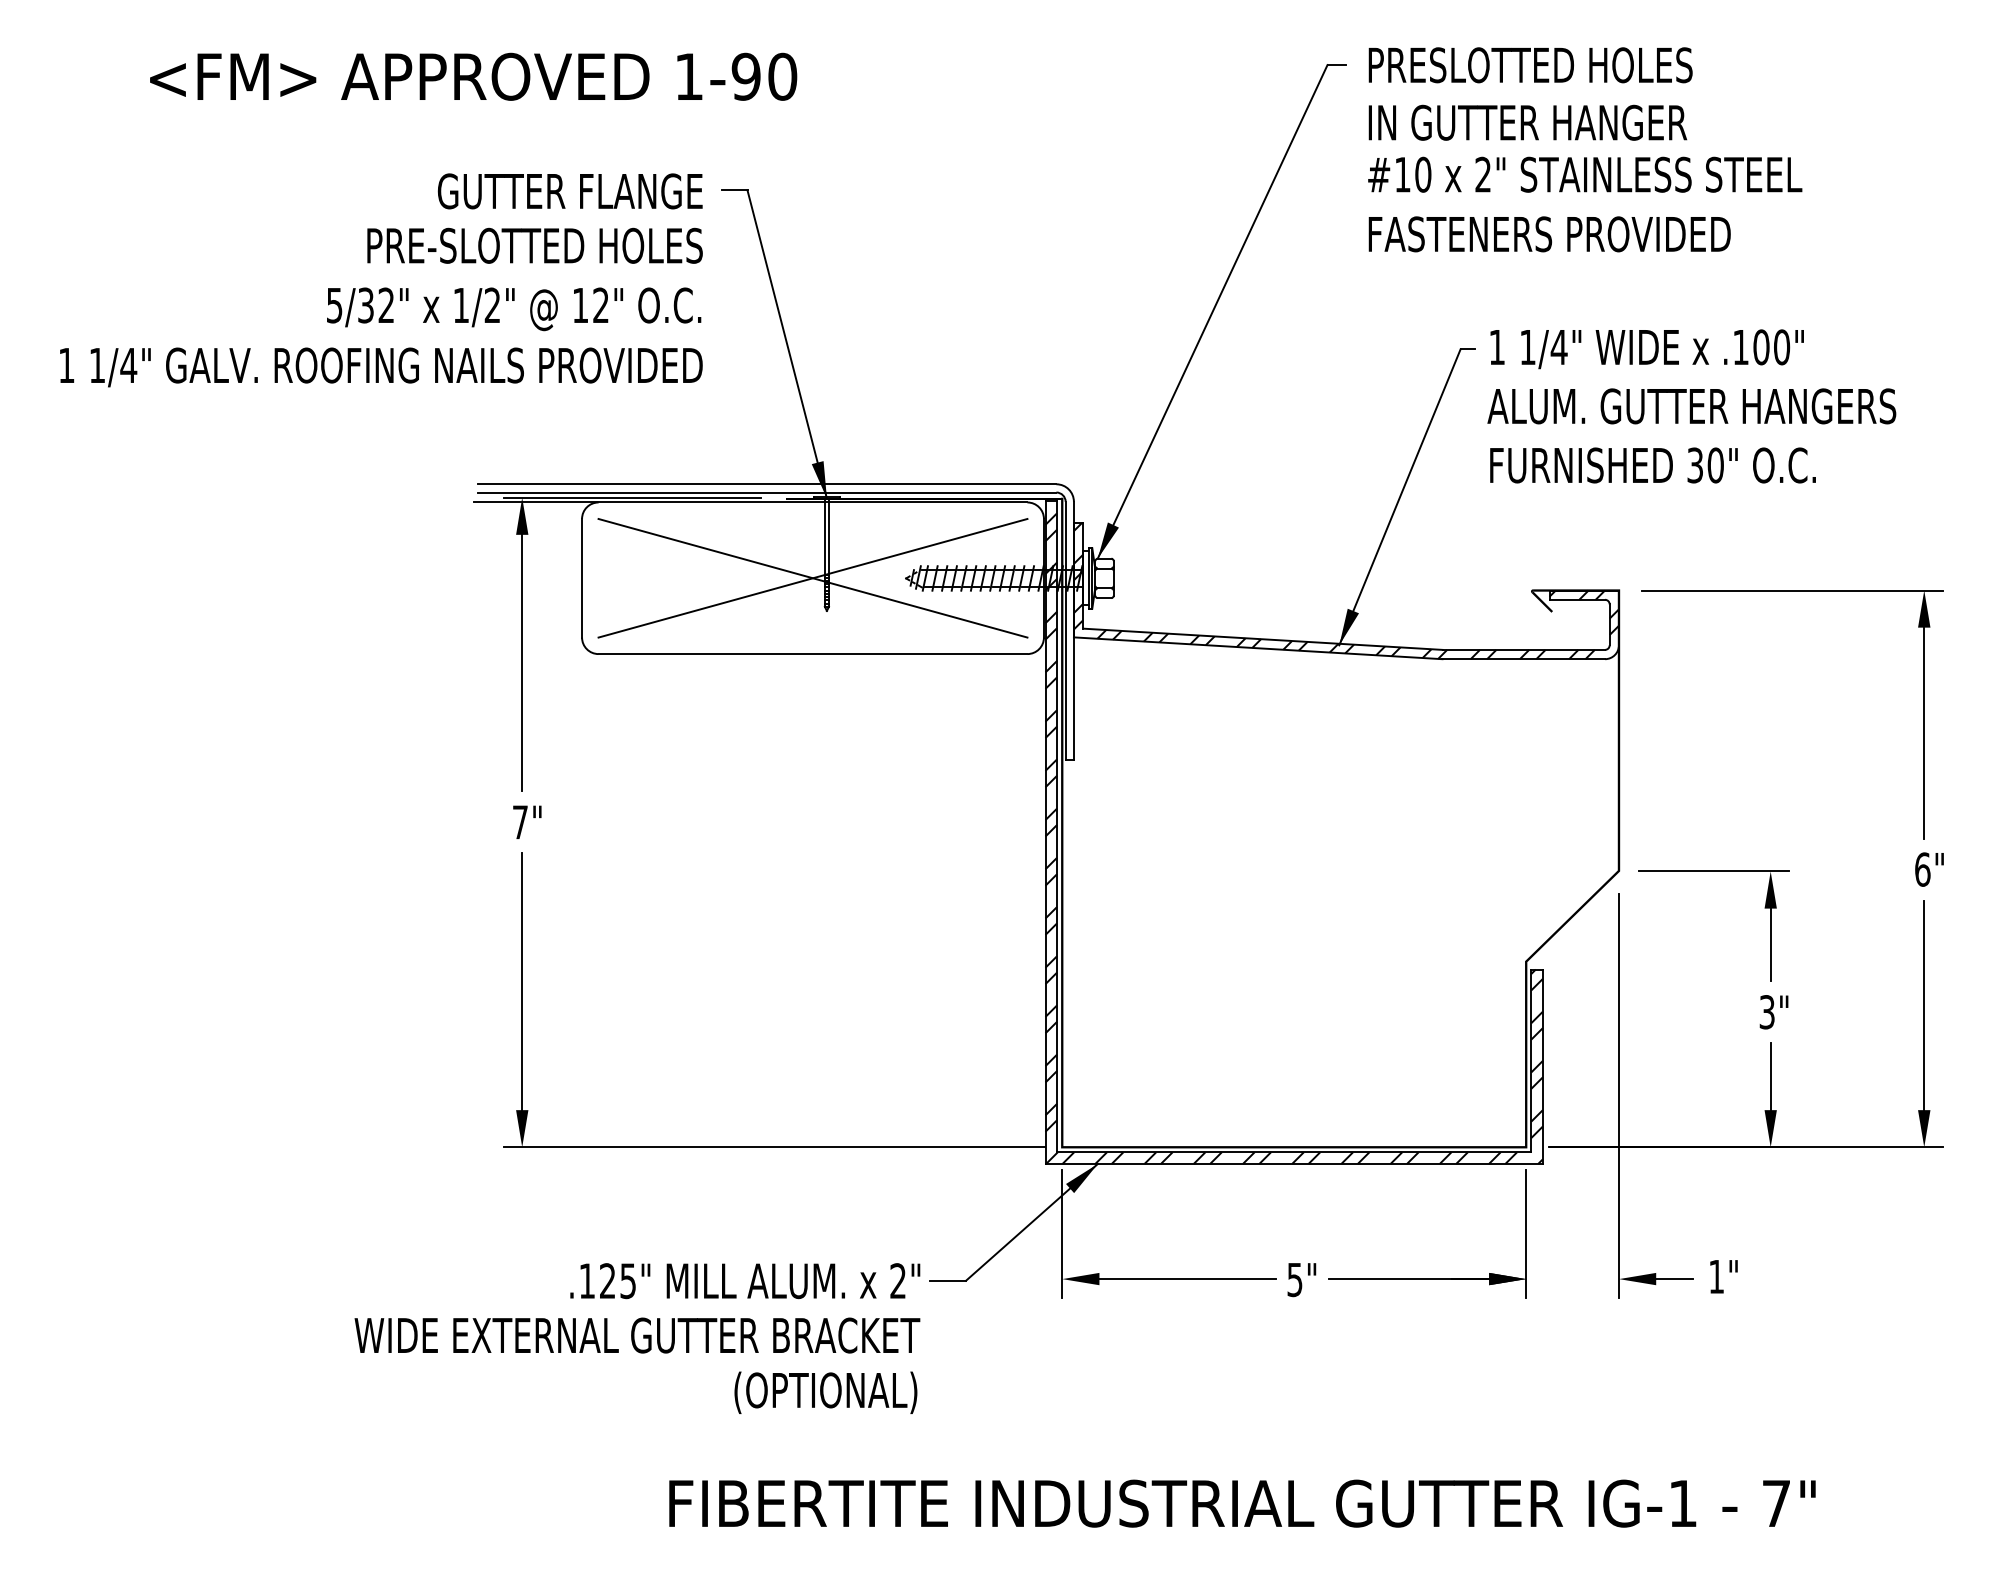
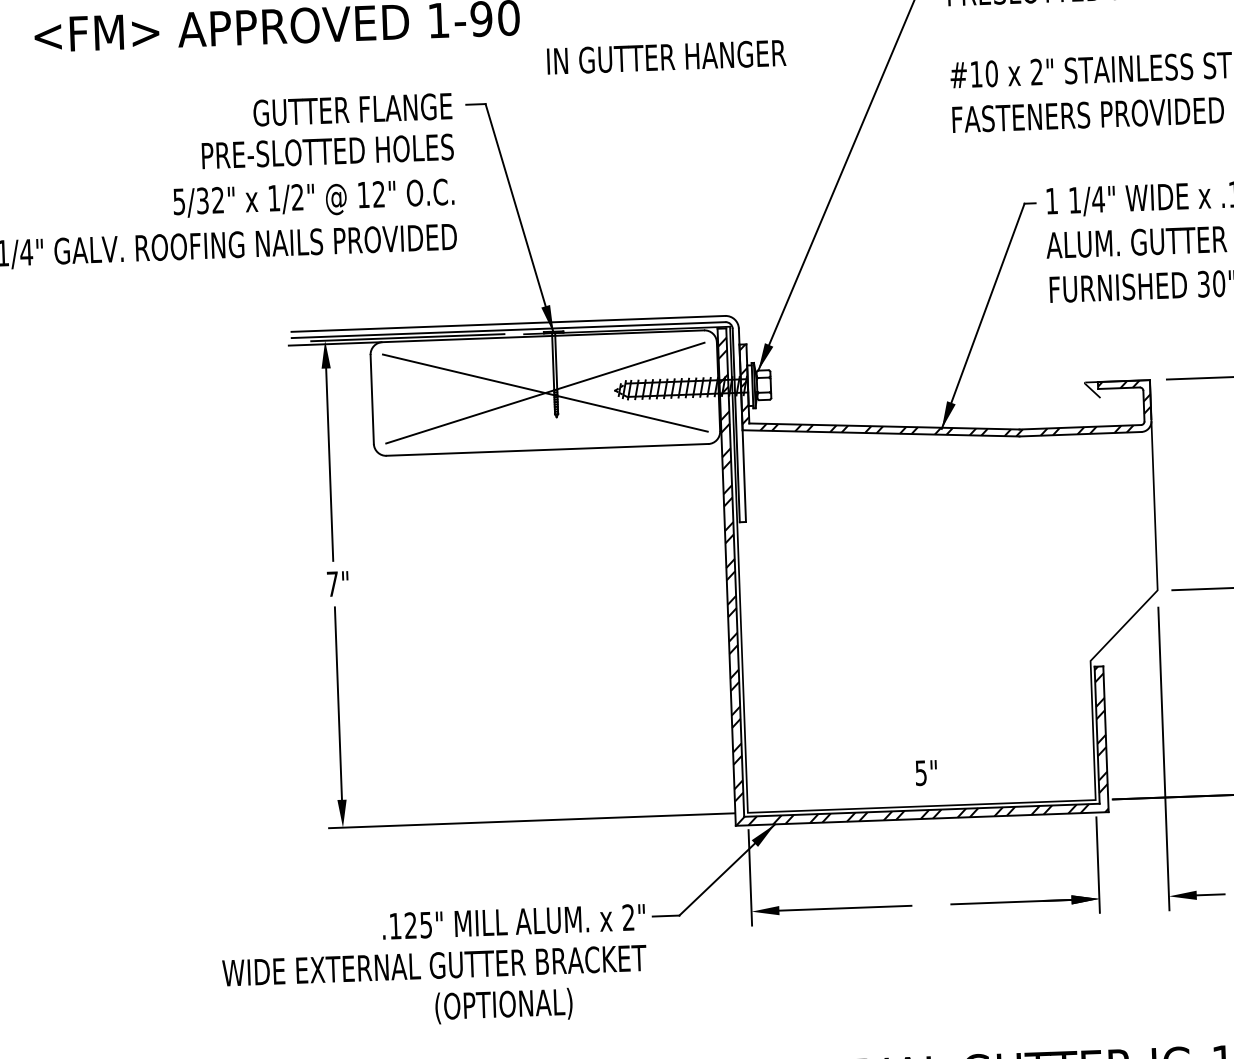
text: (1527, 122) -> (666, 57), moved
text: (1301, 1280) -> (926, 773), moved
text: (825, 1392) -> (503, 1005), moved

